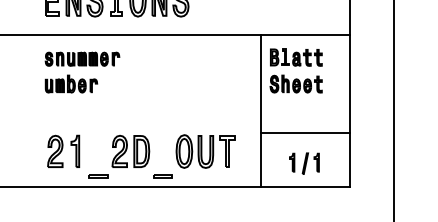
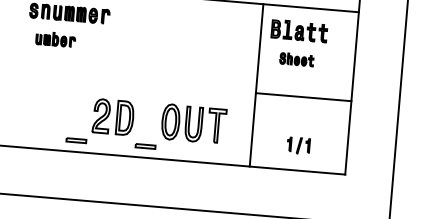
part: (71, 83) -> (55, 38), size x0.7
part: (295, 83) -> (296, 59), size x0.6
line: (304, 133) -> (302, 97), moved
part: (63, 150) -> (41, 110), removed
part: (304, 163) -> (298, 145), size x0.7

